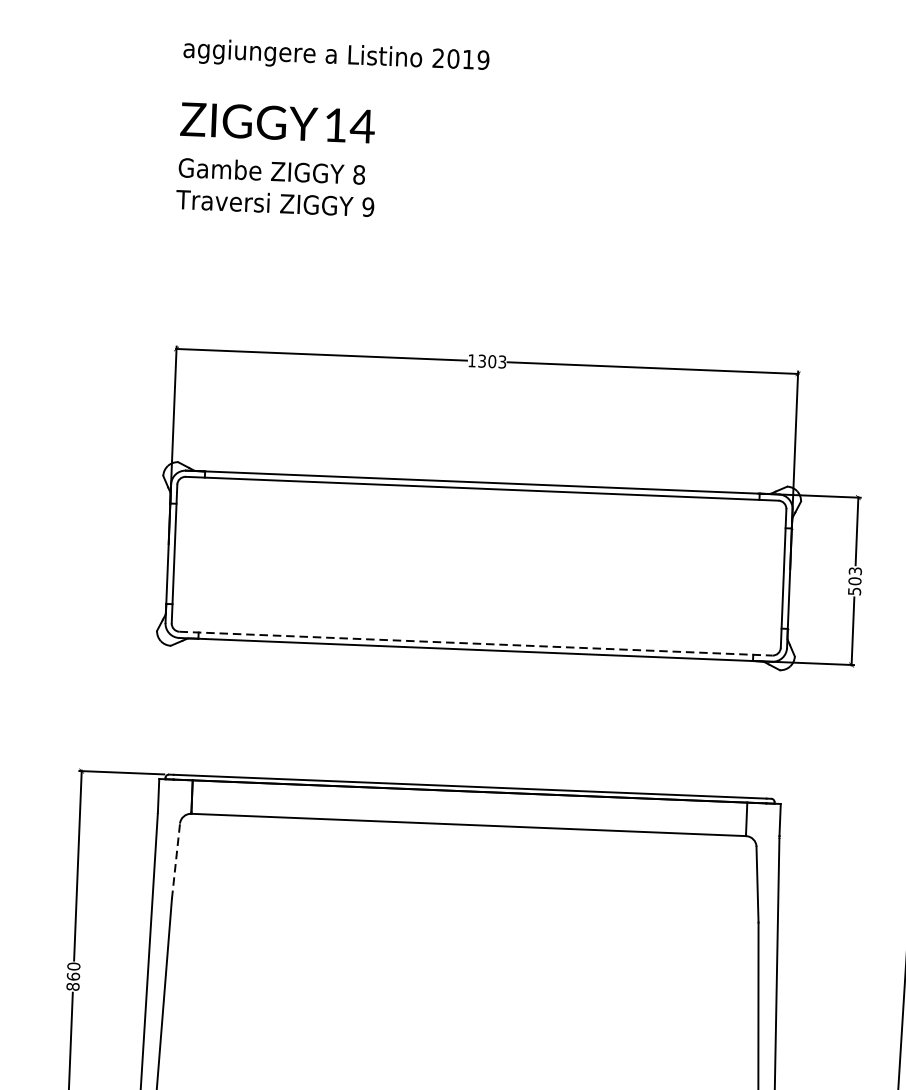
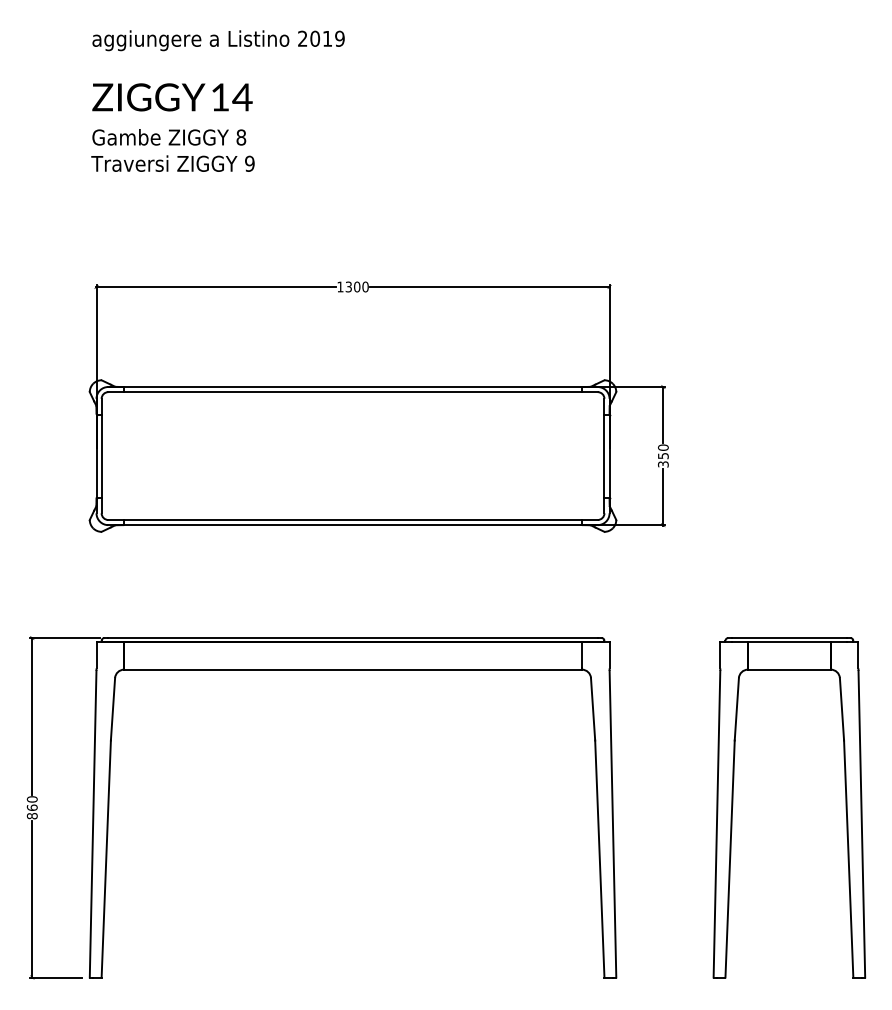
text: (502, 361) -> (365, 286), 1303 -> 1300
text: (855, 580) -> (663, 455), 503 -> 350
line: (476, 644) -> (353, 520), dashed -> solid
line: (176, 860) -> (113, 708), dashed -> solid

